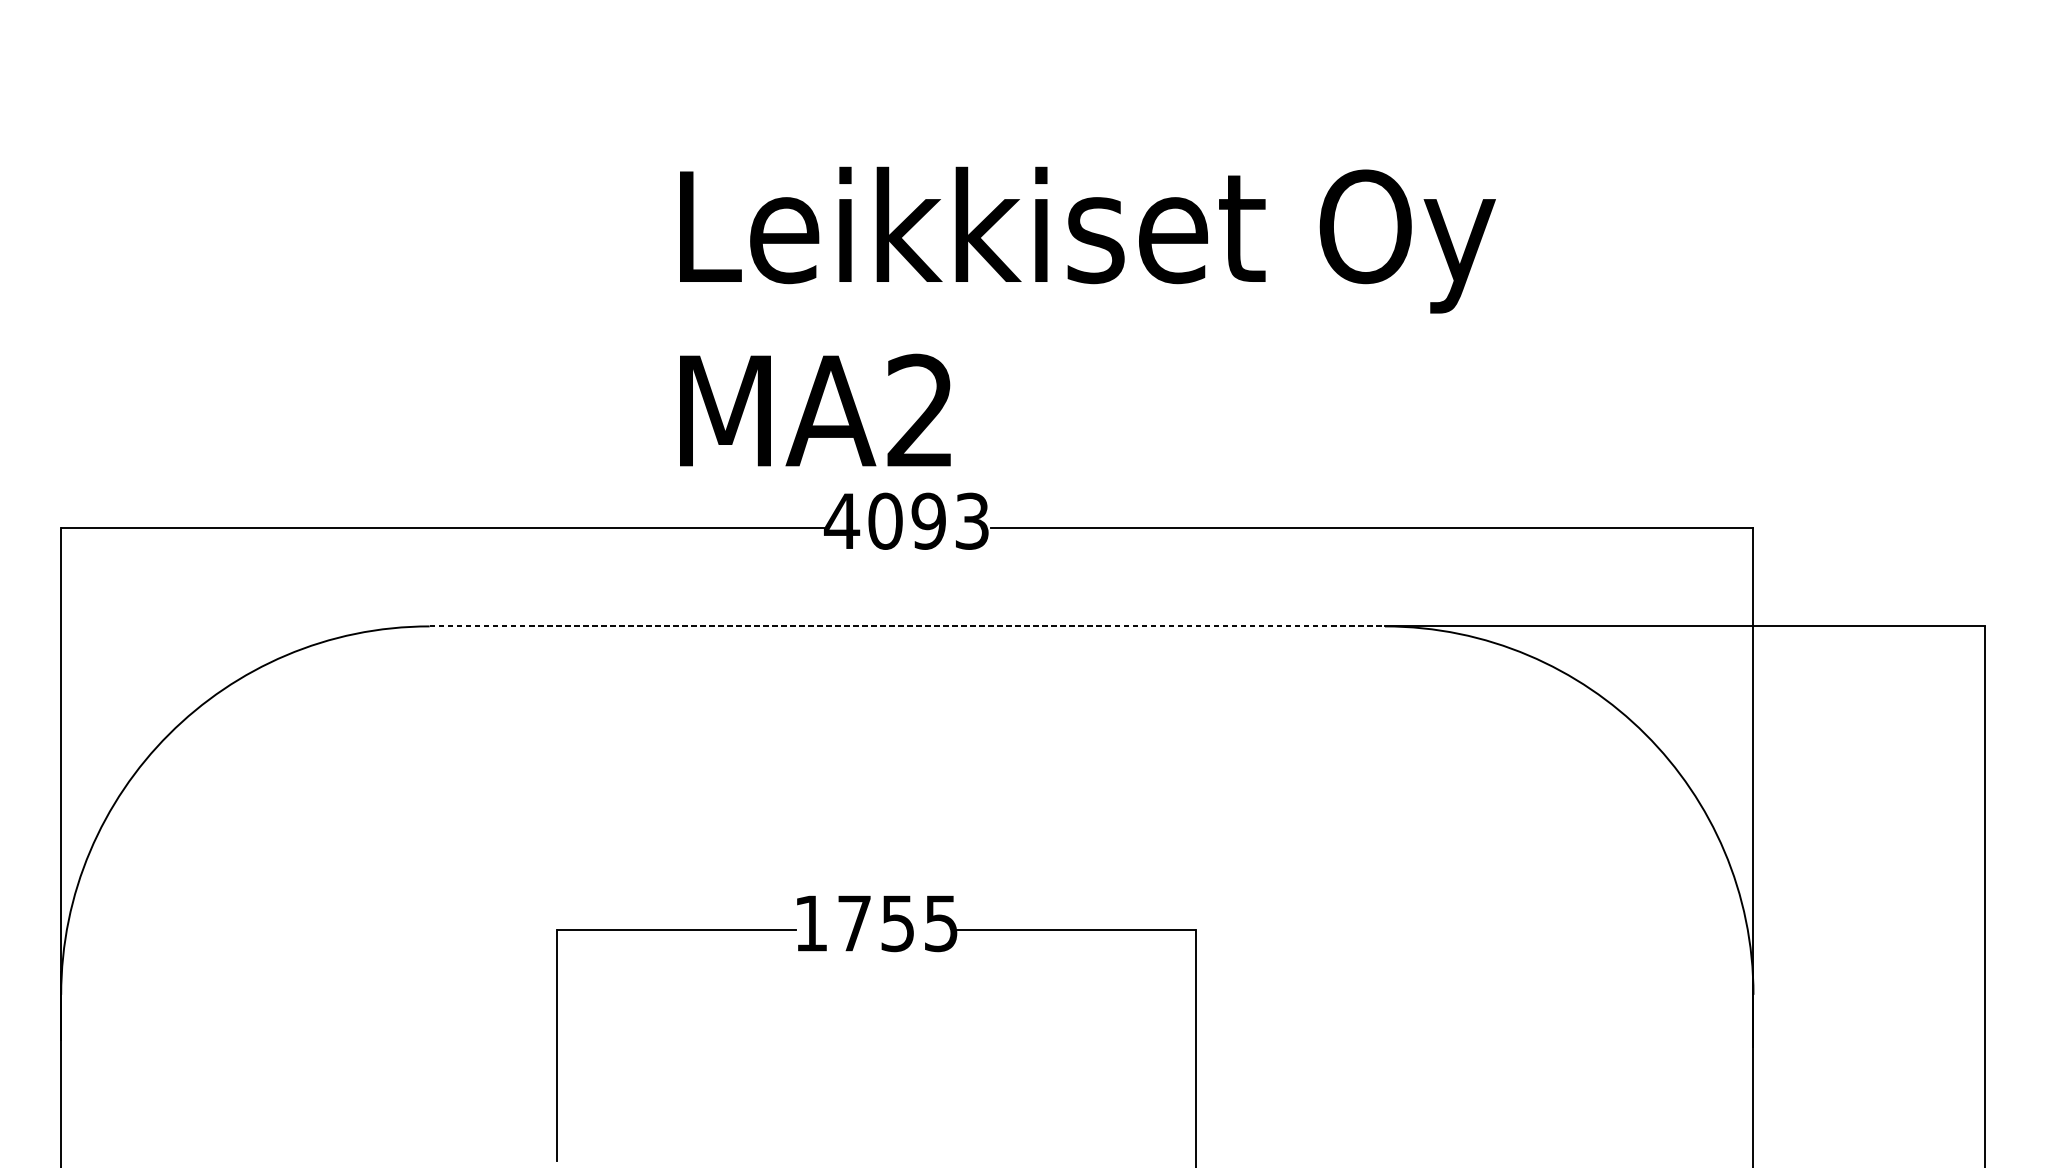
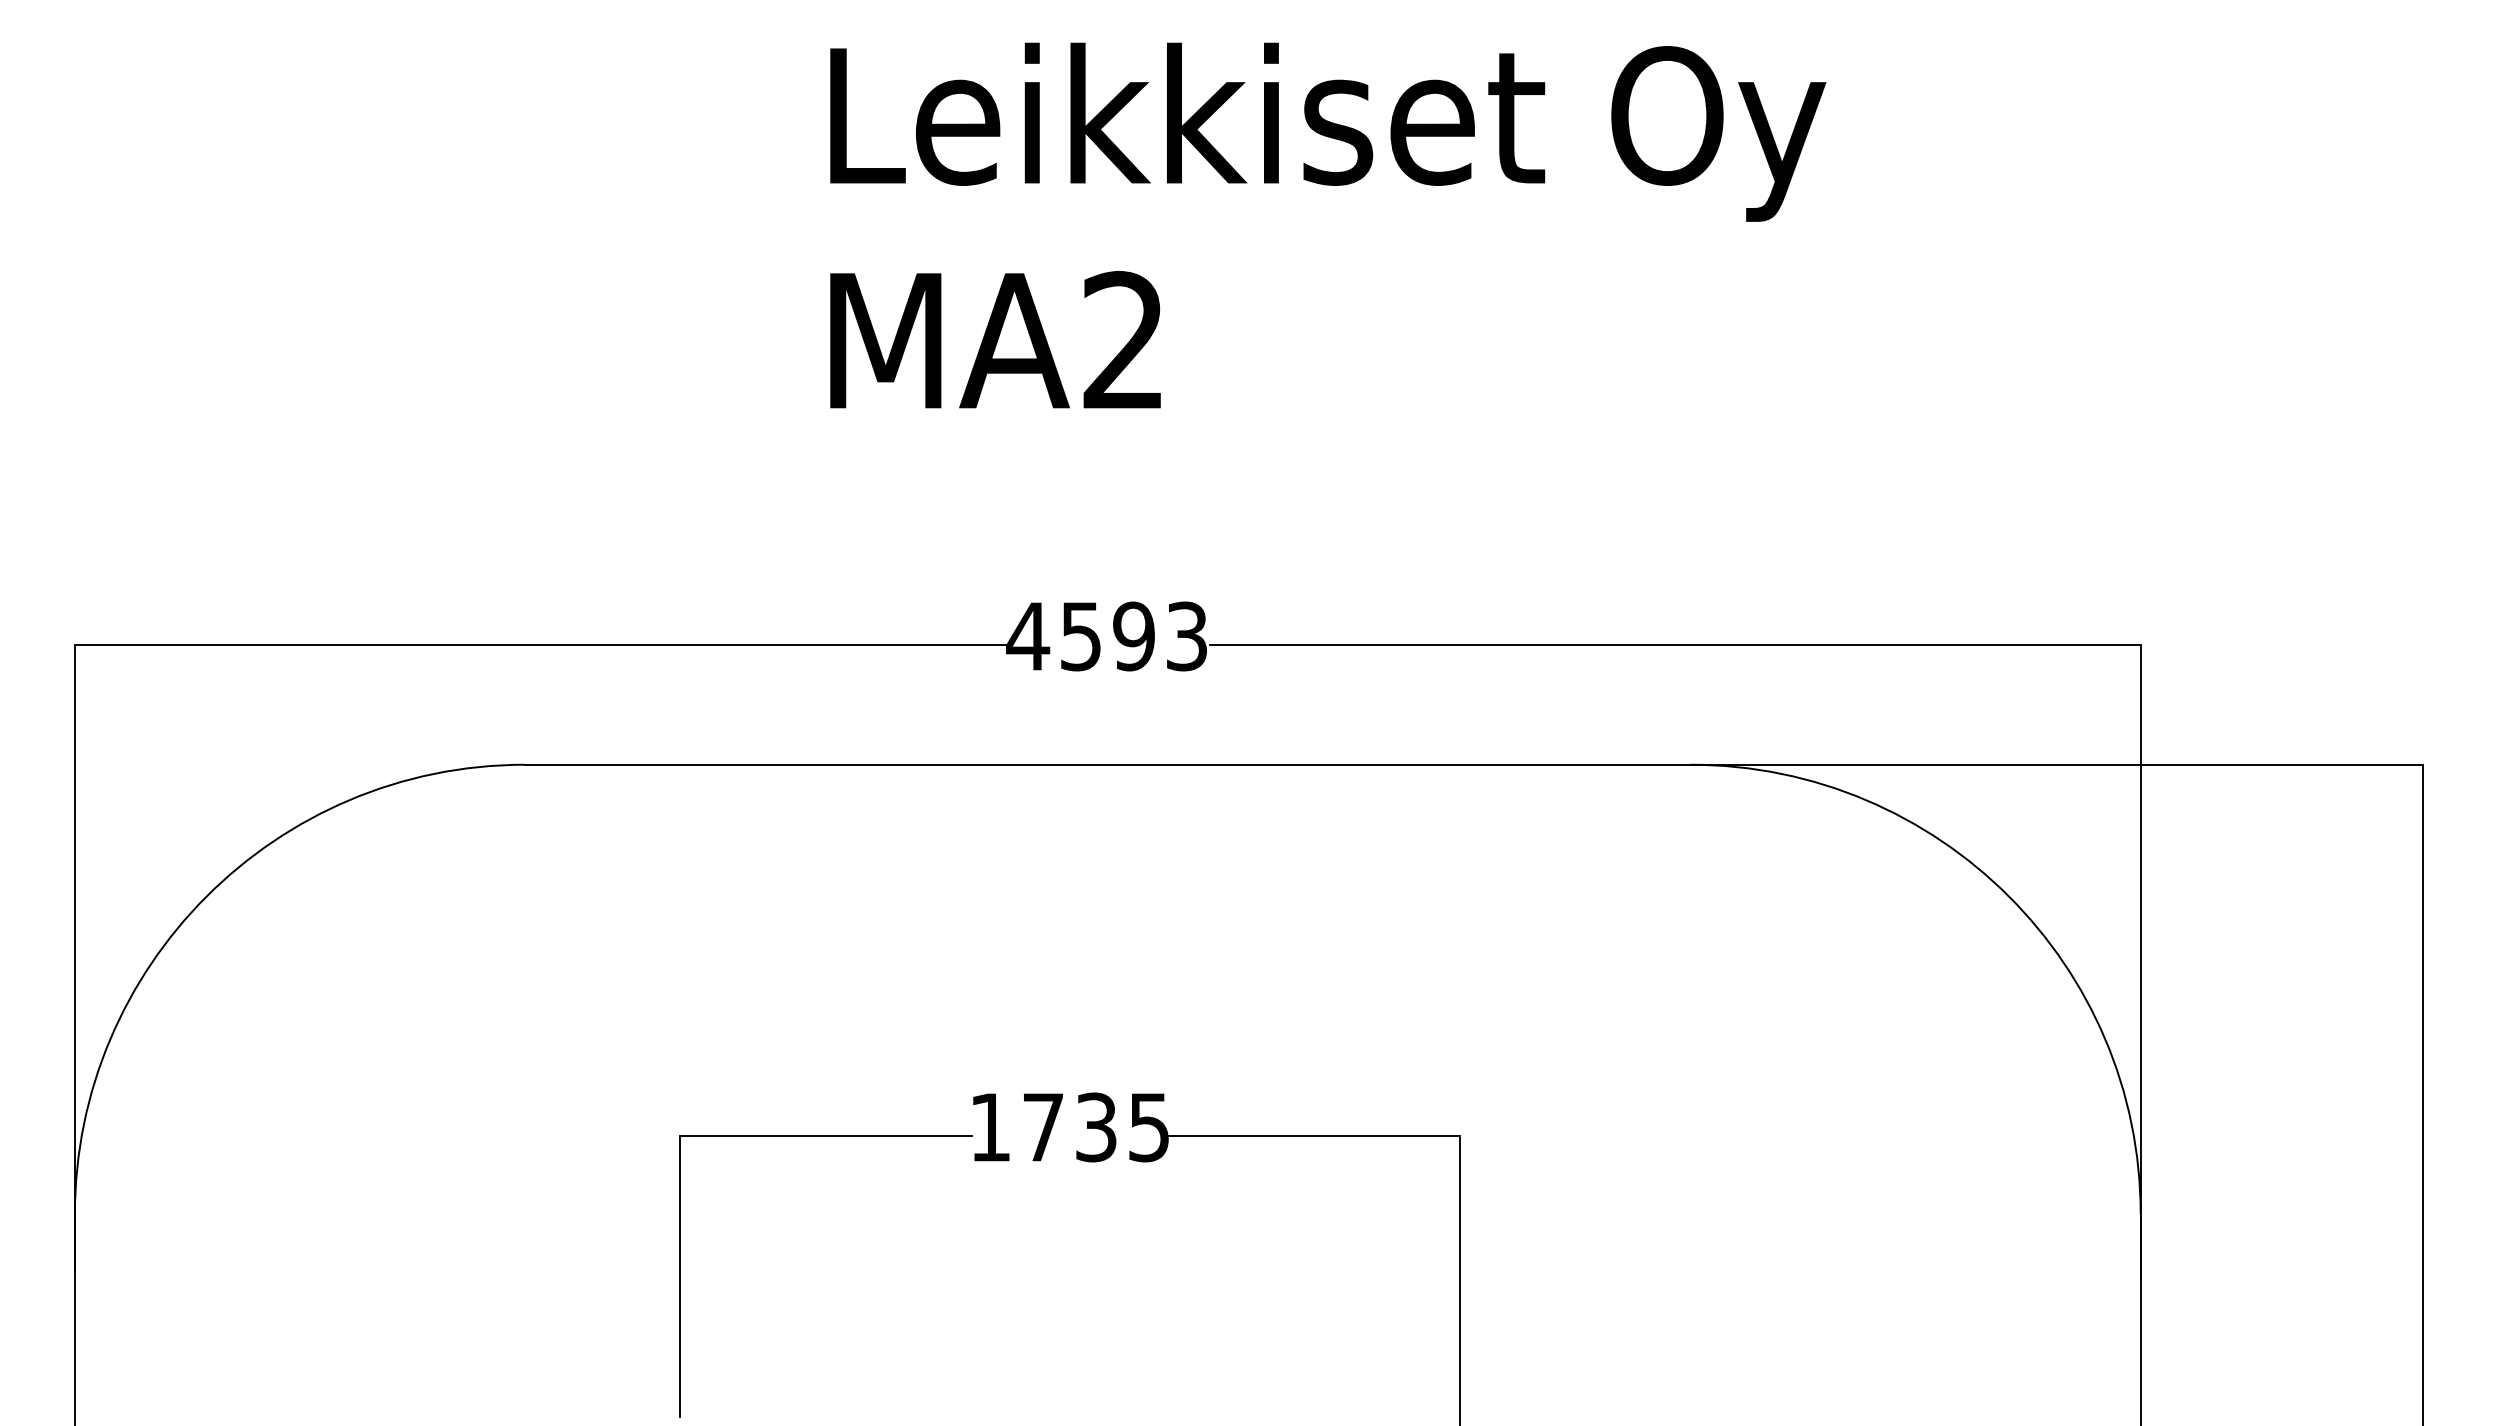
text: (1088, 316) -> (1328, 225), moved
text: (885, 521) -> (1081, 636), 4093 -> 4593
line: (907, 626) -> (1108, 764), dashed -> solid
text: (898, 922) -> (1096, 1126), 1755 -> 1735

